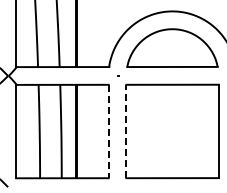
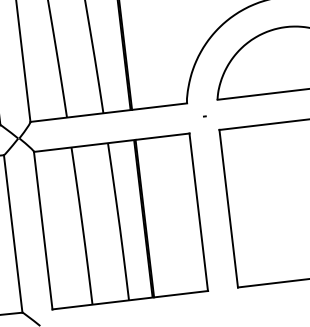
line: (108, 131) -> (198, 212), dashed -> solid
line: (126, 131) -> (228, 208), dashed -> solid

